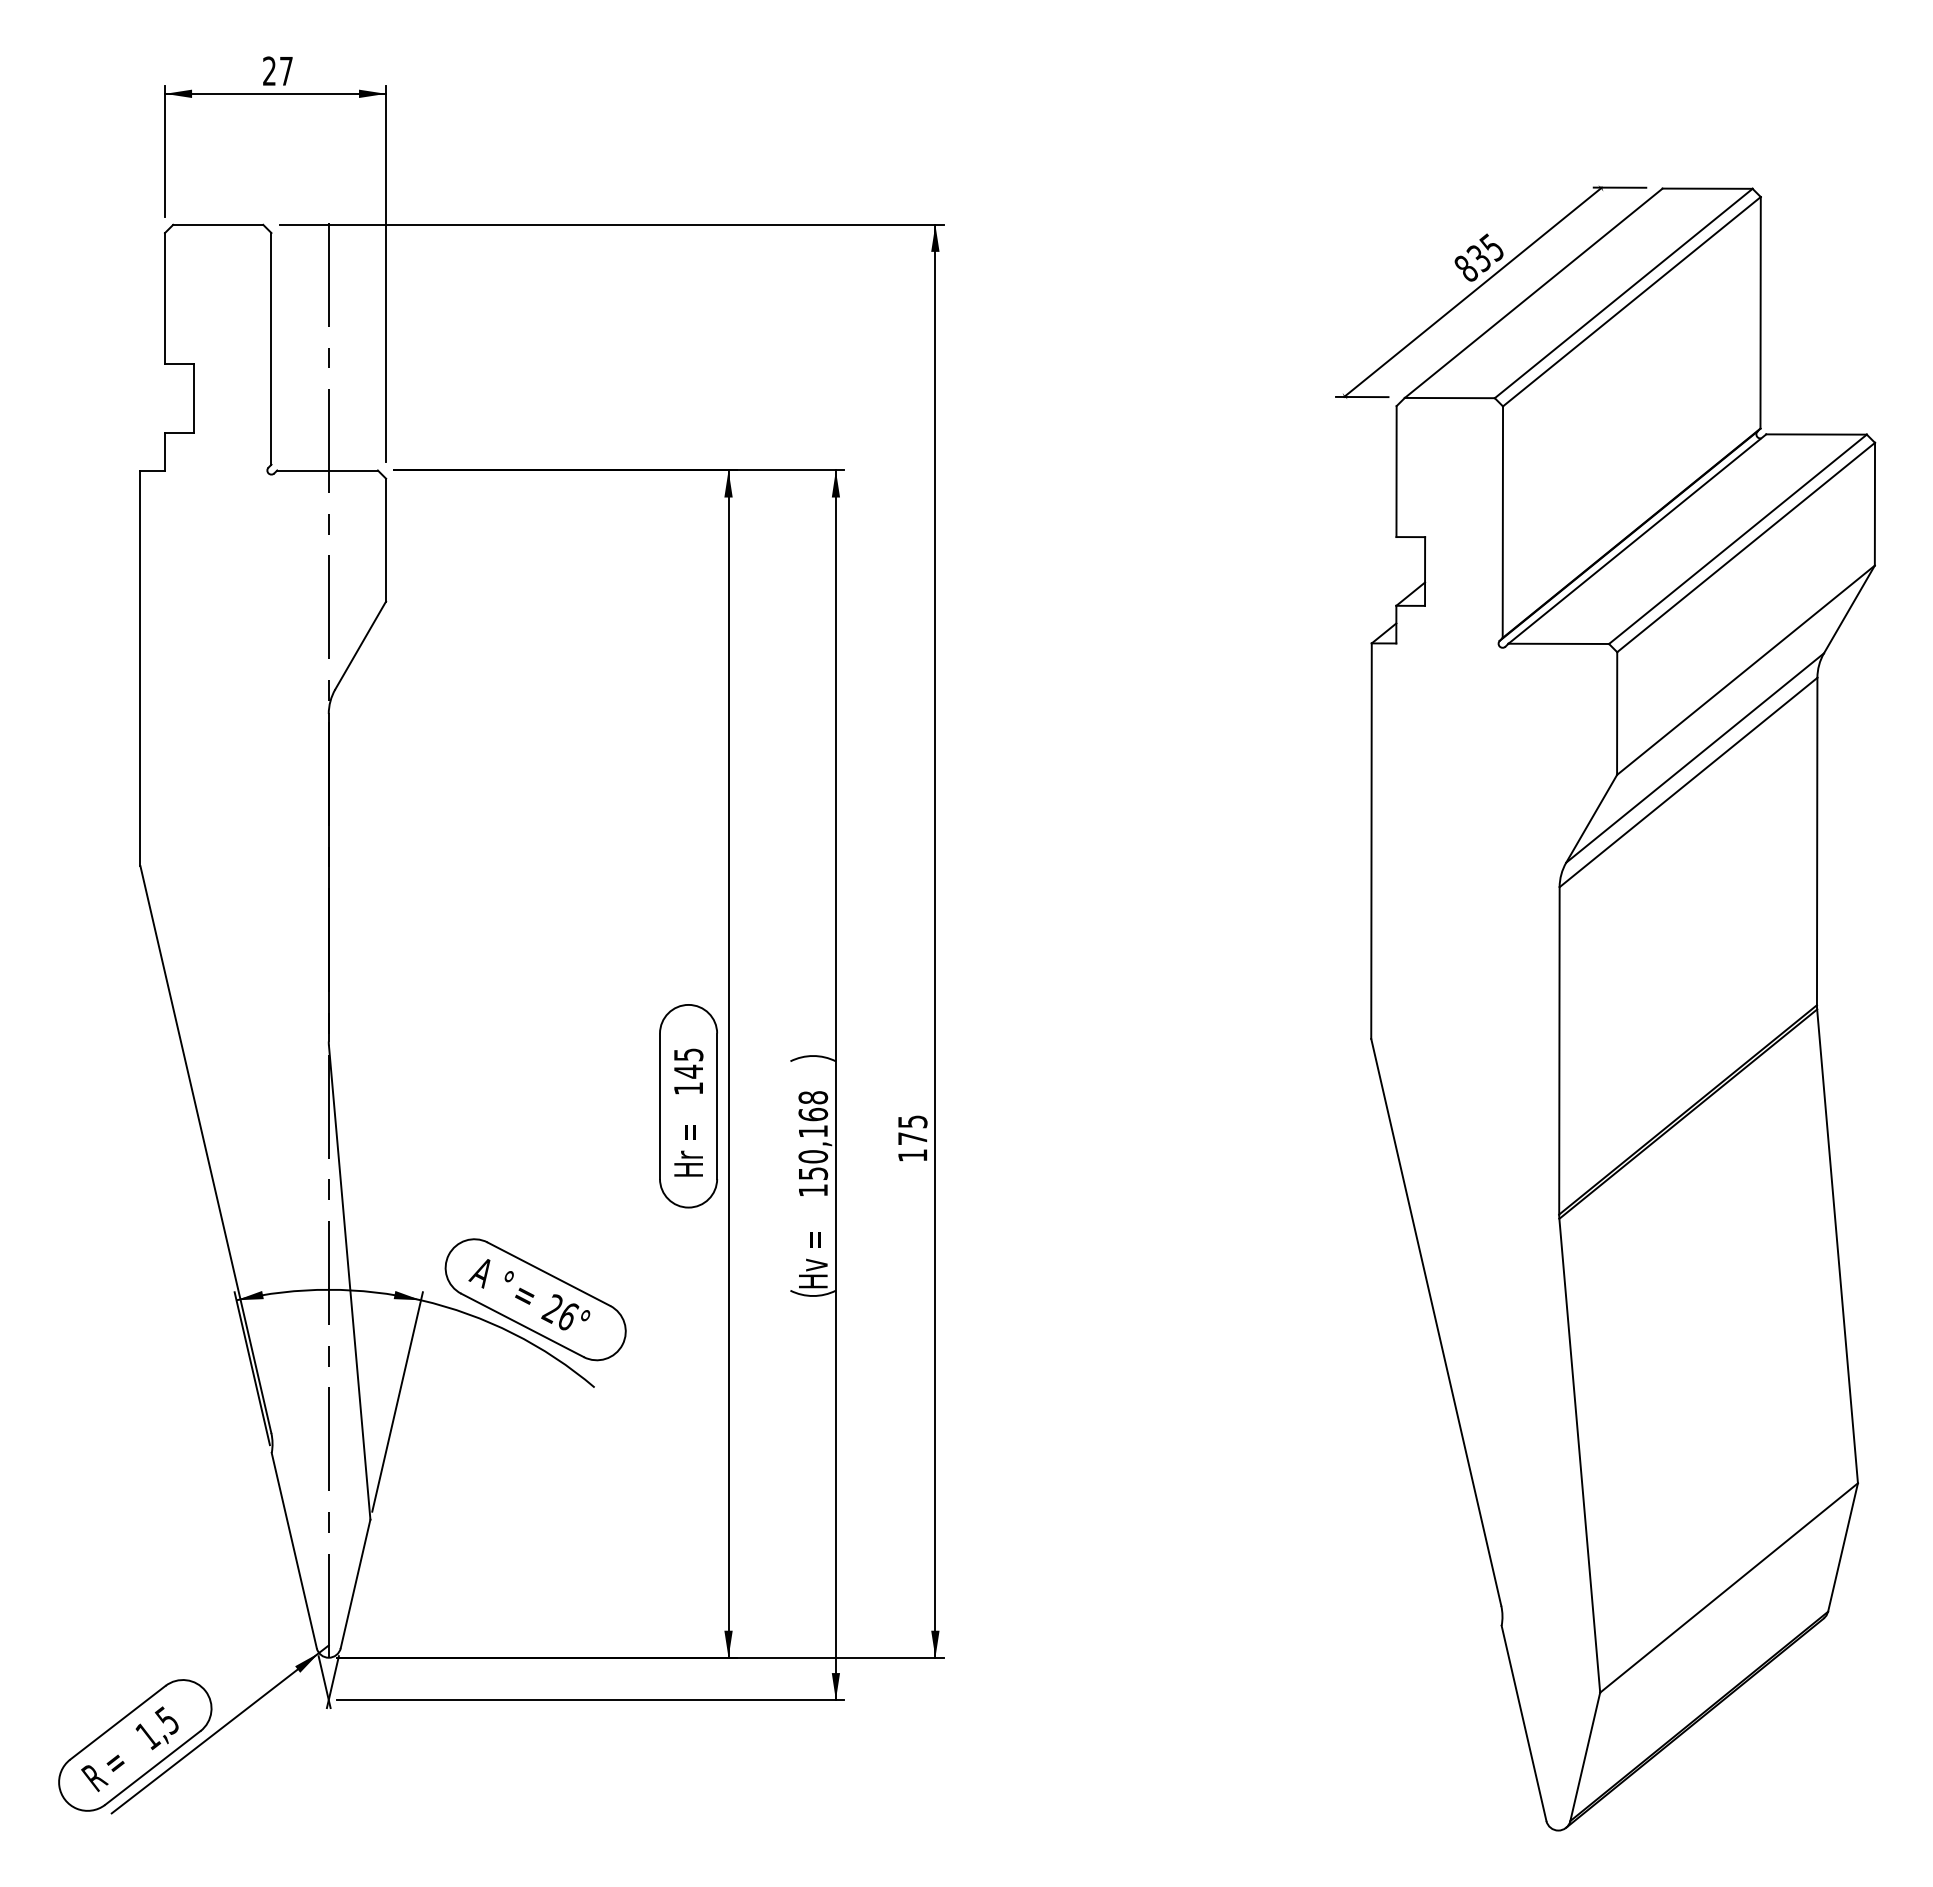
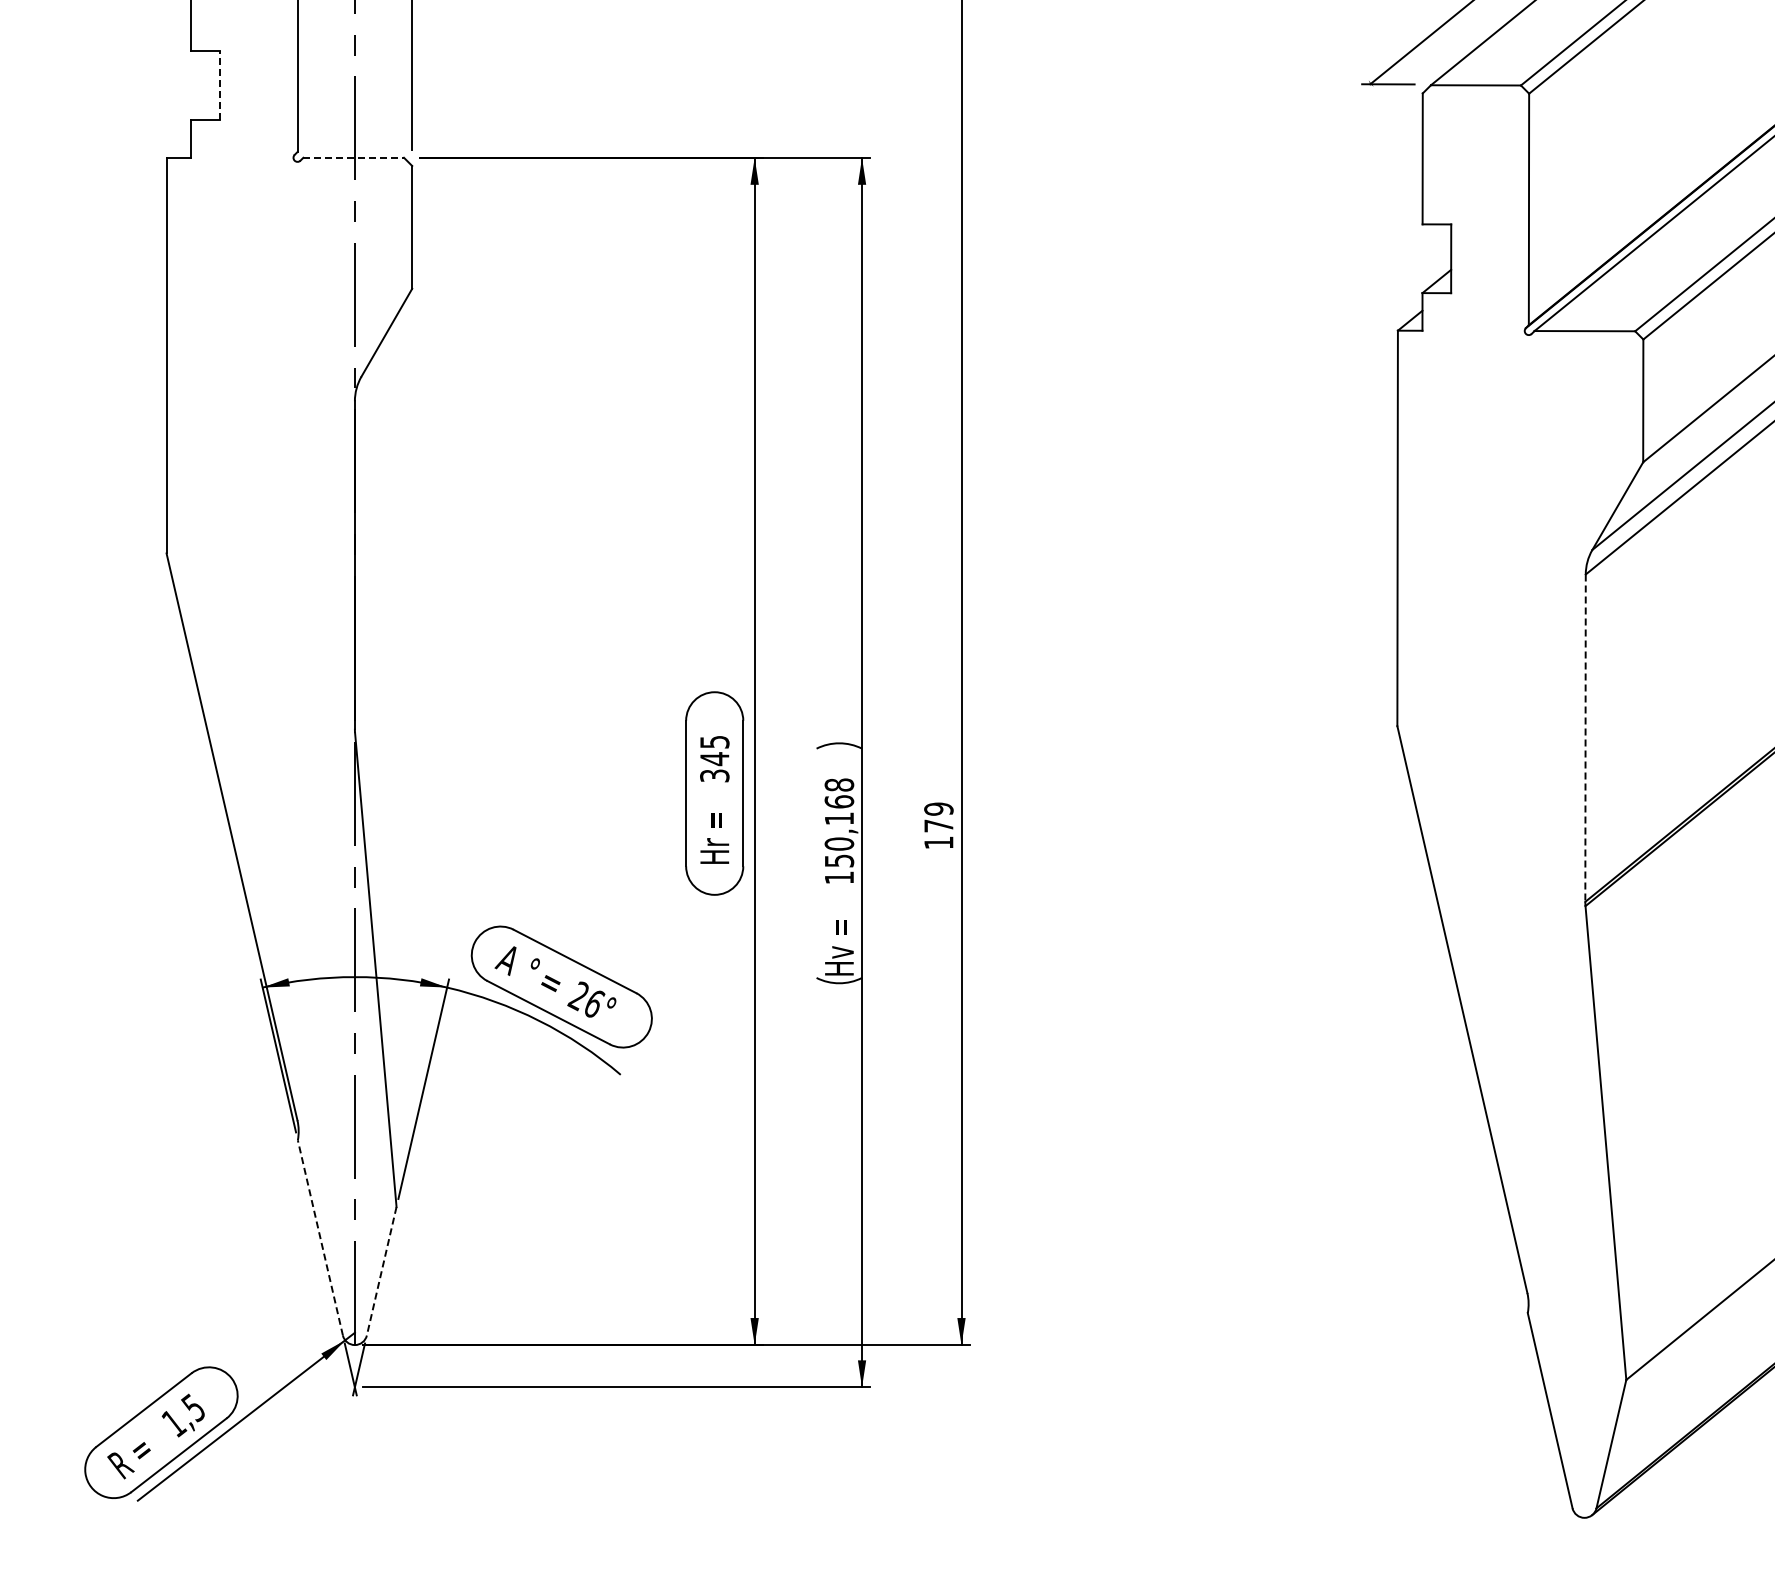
line: (193, 397) -> (219, 84), solid -> dashed
line: (328, 470) -> (354, 157), solid -> dashed
line: (1559, 1050) -> (1585, 737), solid -> dashed
text: (688, 1088) -> (714, 775), 145 -> 345
text: (912, 1121) -> (938, 808), 175 -> 179
line: (294, 1550) -> (320, 1237), solid -> dashed
line: (355, 1583) -> (381, 1270), solid -> dashed

